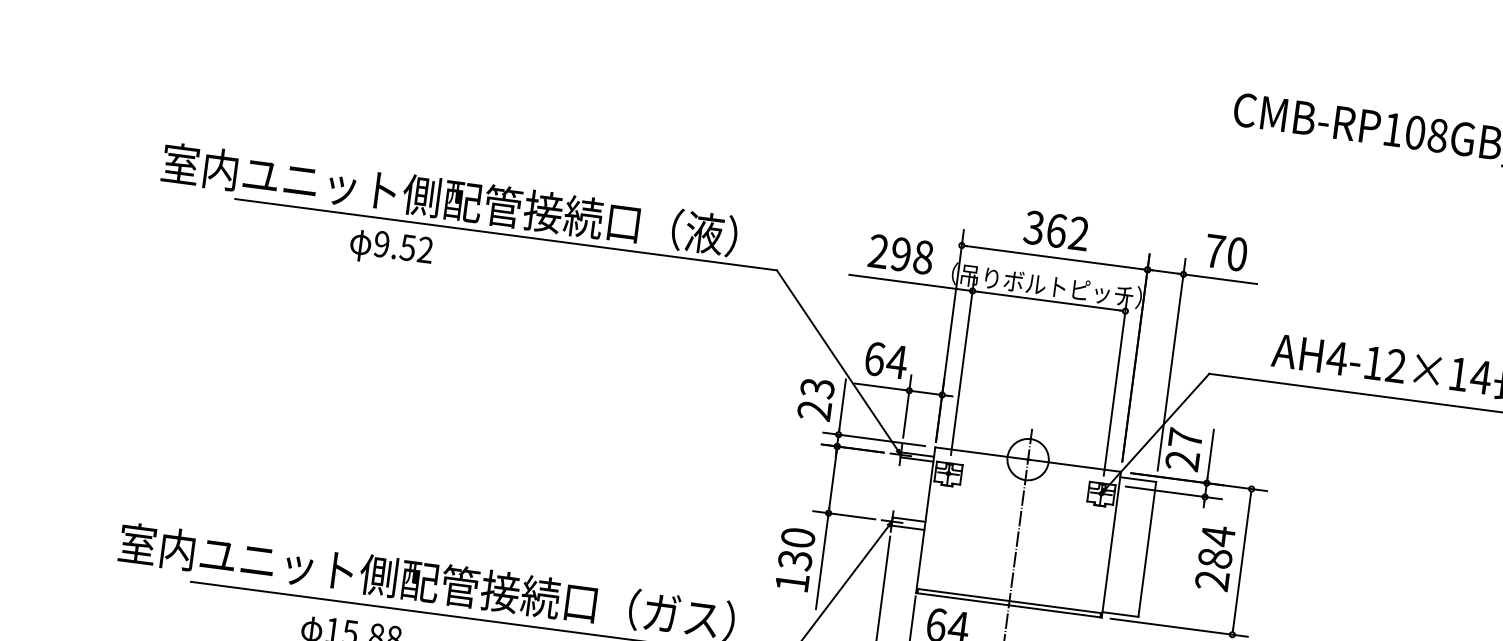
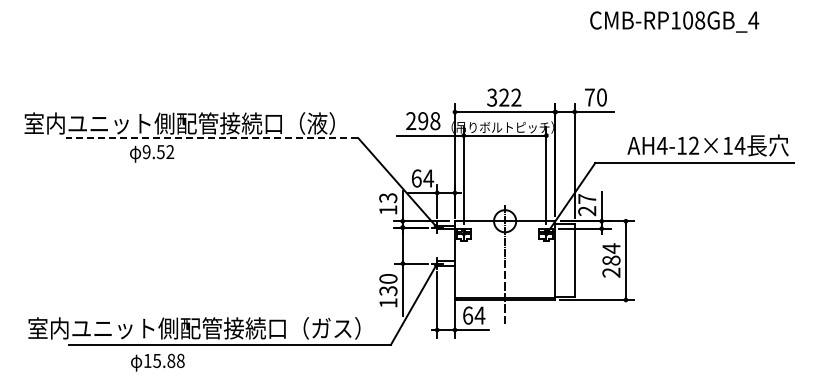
text: (1057, 230) -> (504, 97), 362 -> 322
line: (505, 234) -> (211, 138), solid -> dashed
text: (814, 411) -> (388, 210), 23 -> 13

